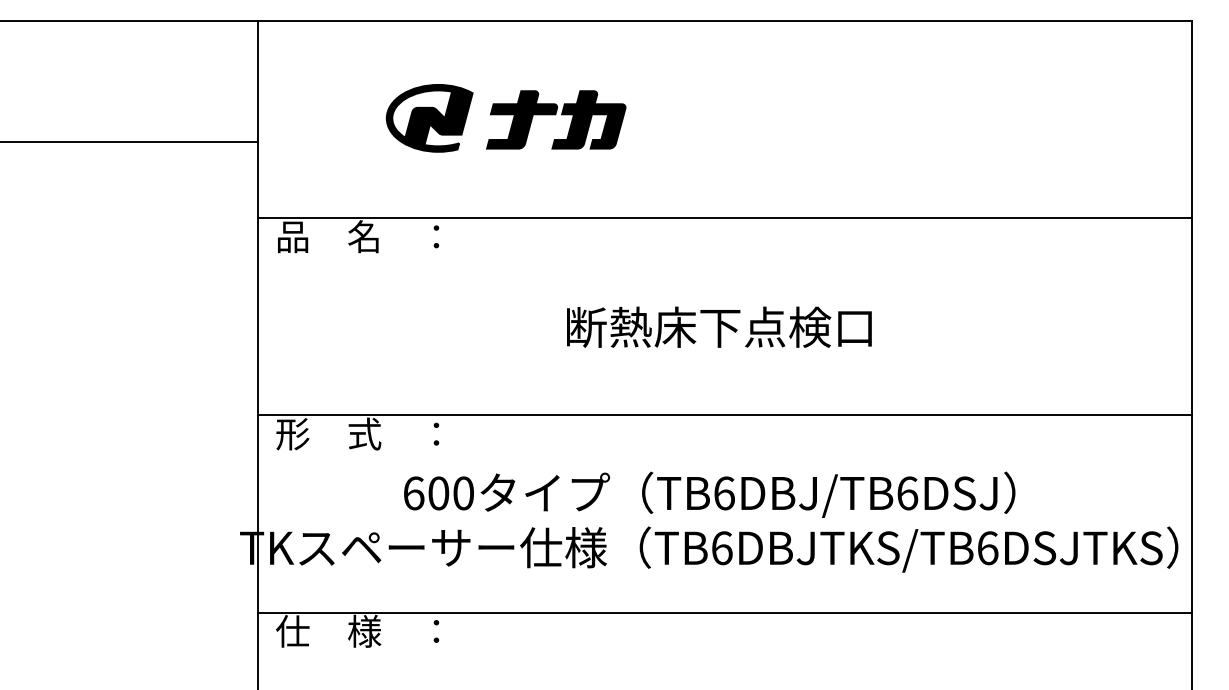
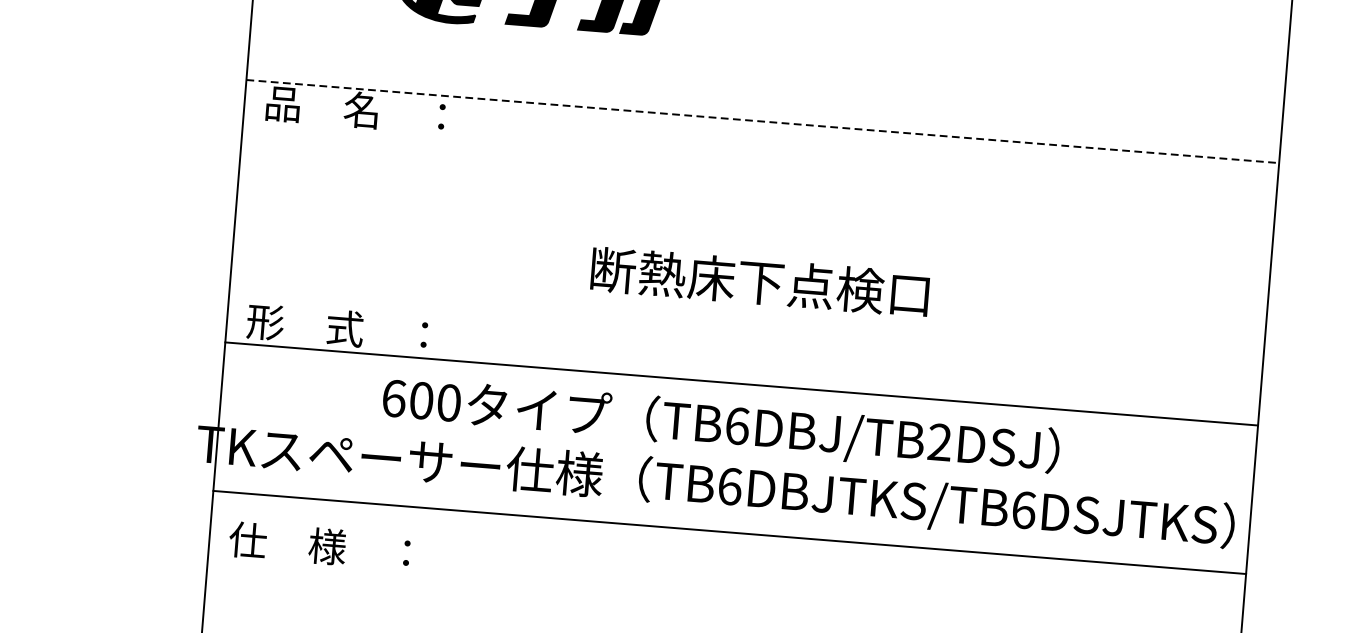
line: (725, 217) -> (763, 121), solid -> dashed
text: (719, 326) -> (760, 281), moved
line: (725, 415) -> (742, 384), moved
text: (907, 493) -> (939, 442), TB6DBJ/TB6DSJ -> TB6DBJ/TB2DSJ
line: (725, 612) -> (730, 532), moved

